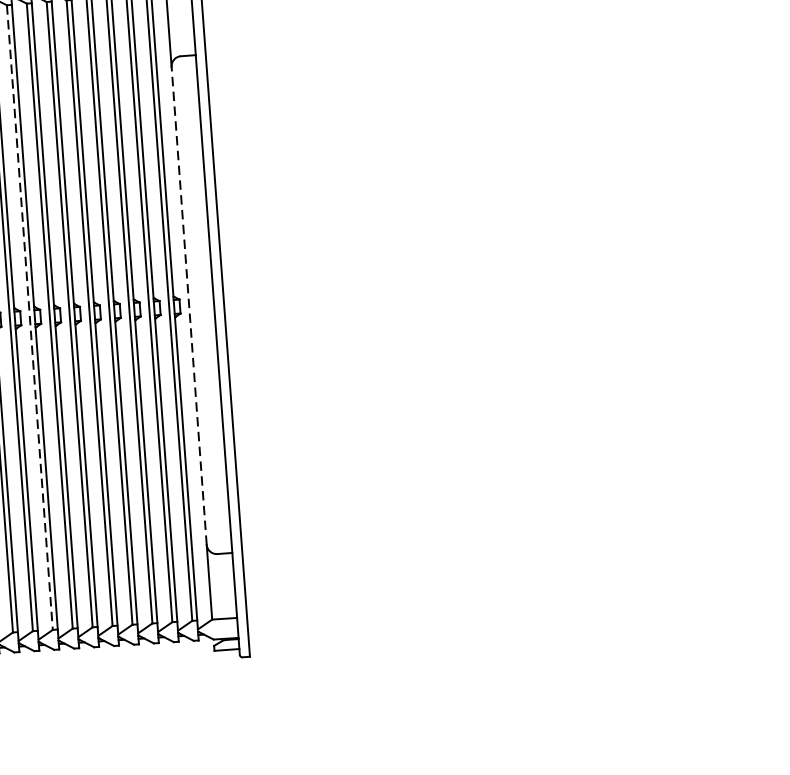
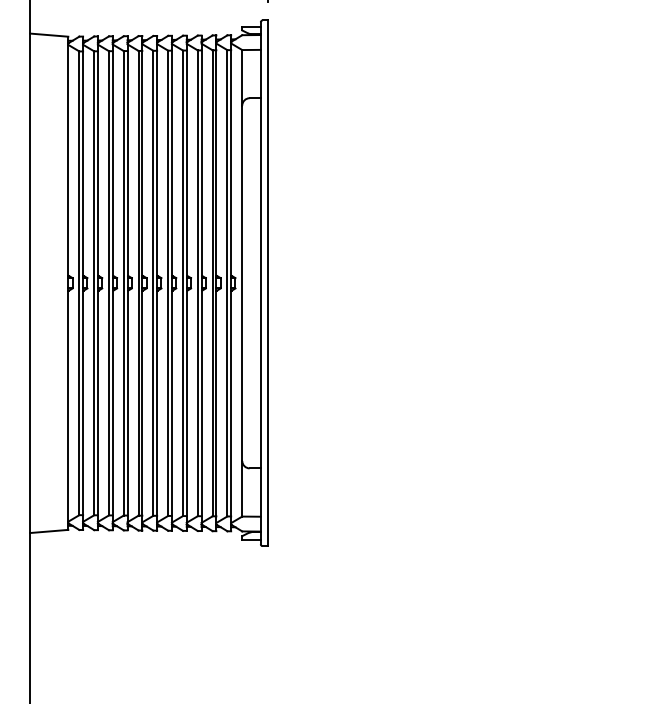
line: (189, 306) -> (242, 283), dashed -> solid
line: (29, 317) -> (123, 283), dashed -> solid

